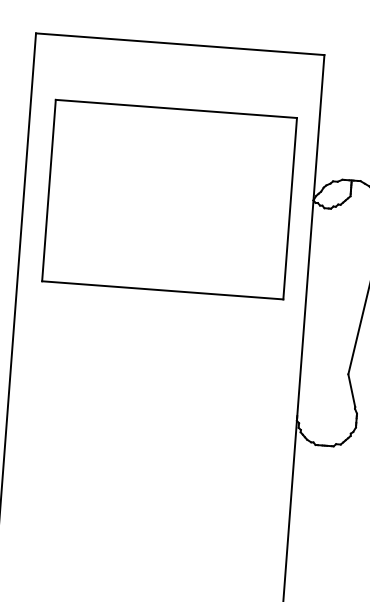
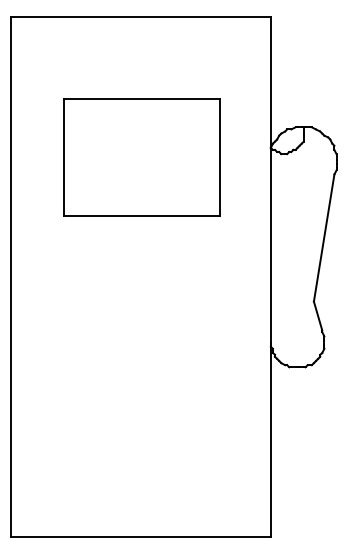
part: (169, 200) -> (141, 157), size x0.71

